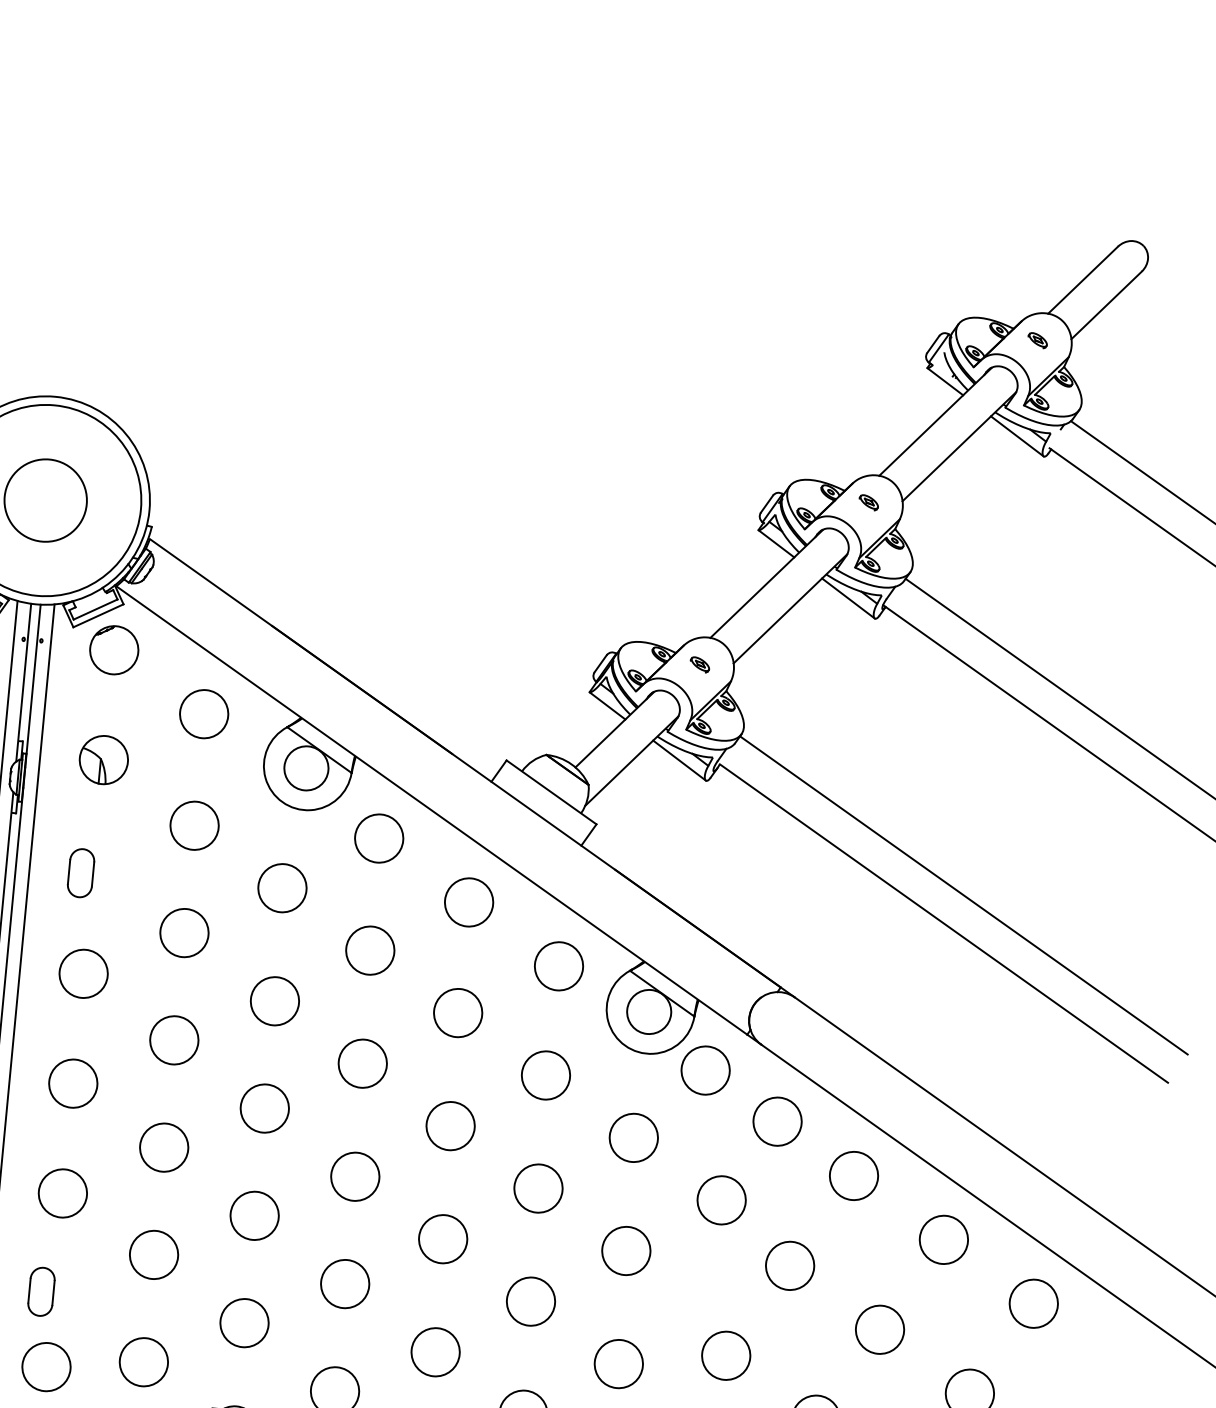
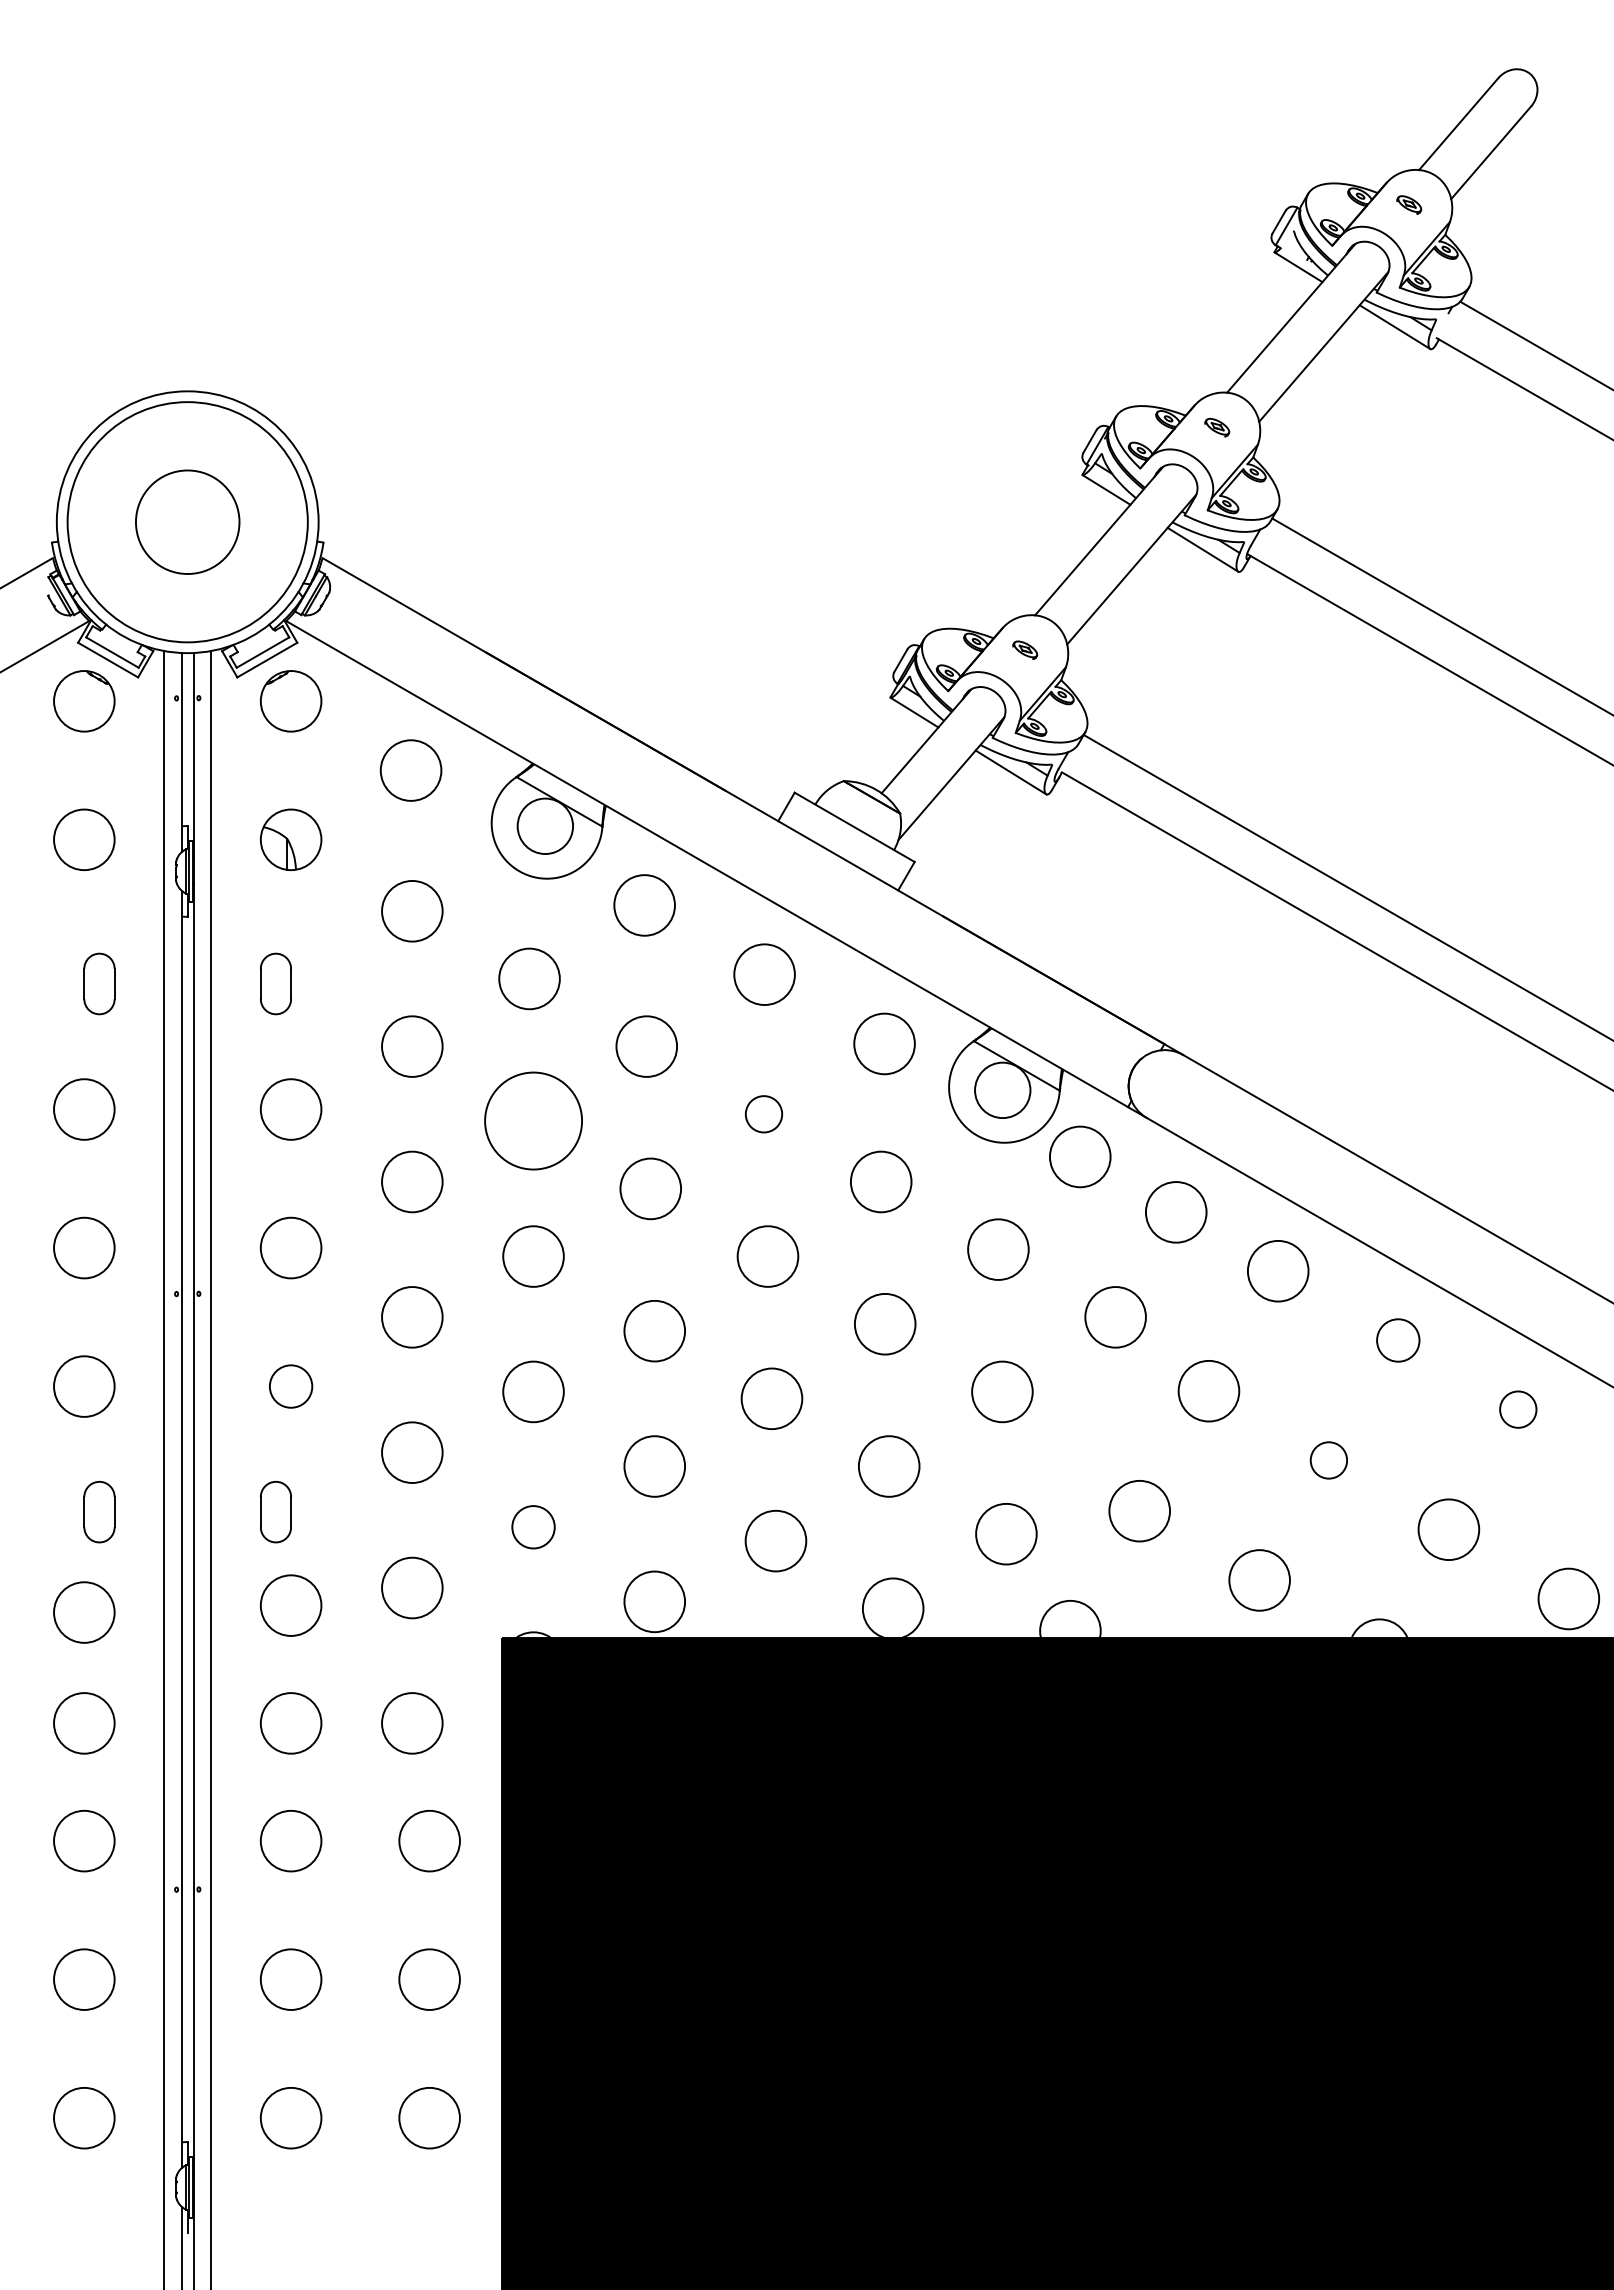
circle: (274, 1001) -> (533, 1121), size x1.6
circle: (457, 1013) -> (763, 1114), size x0.6
circle: (62, 1193) -> (290, 1386), size x0.7
circle: (944, 1239) -> (1398, 1340), size x0.7
circle: (1034, 1303) -> (1518, 1409), size x0.6
circle: (244, 1322) -> (533, 1526), size x0.7
circle: (879, 1329) -> (1328, 1460), size x0.6

